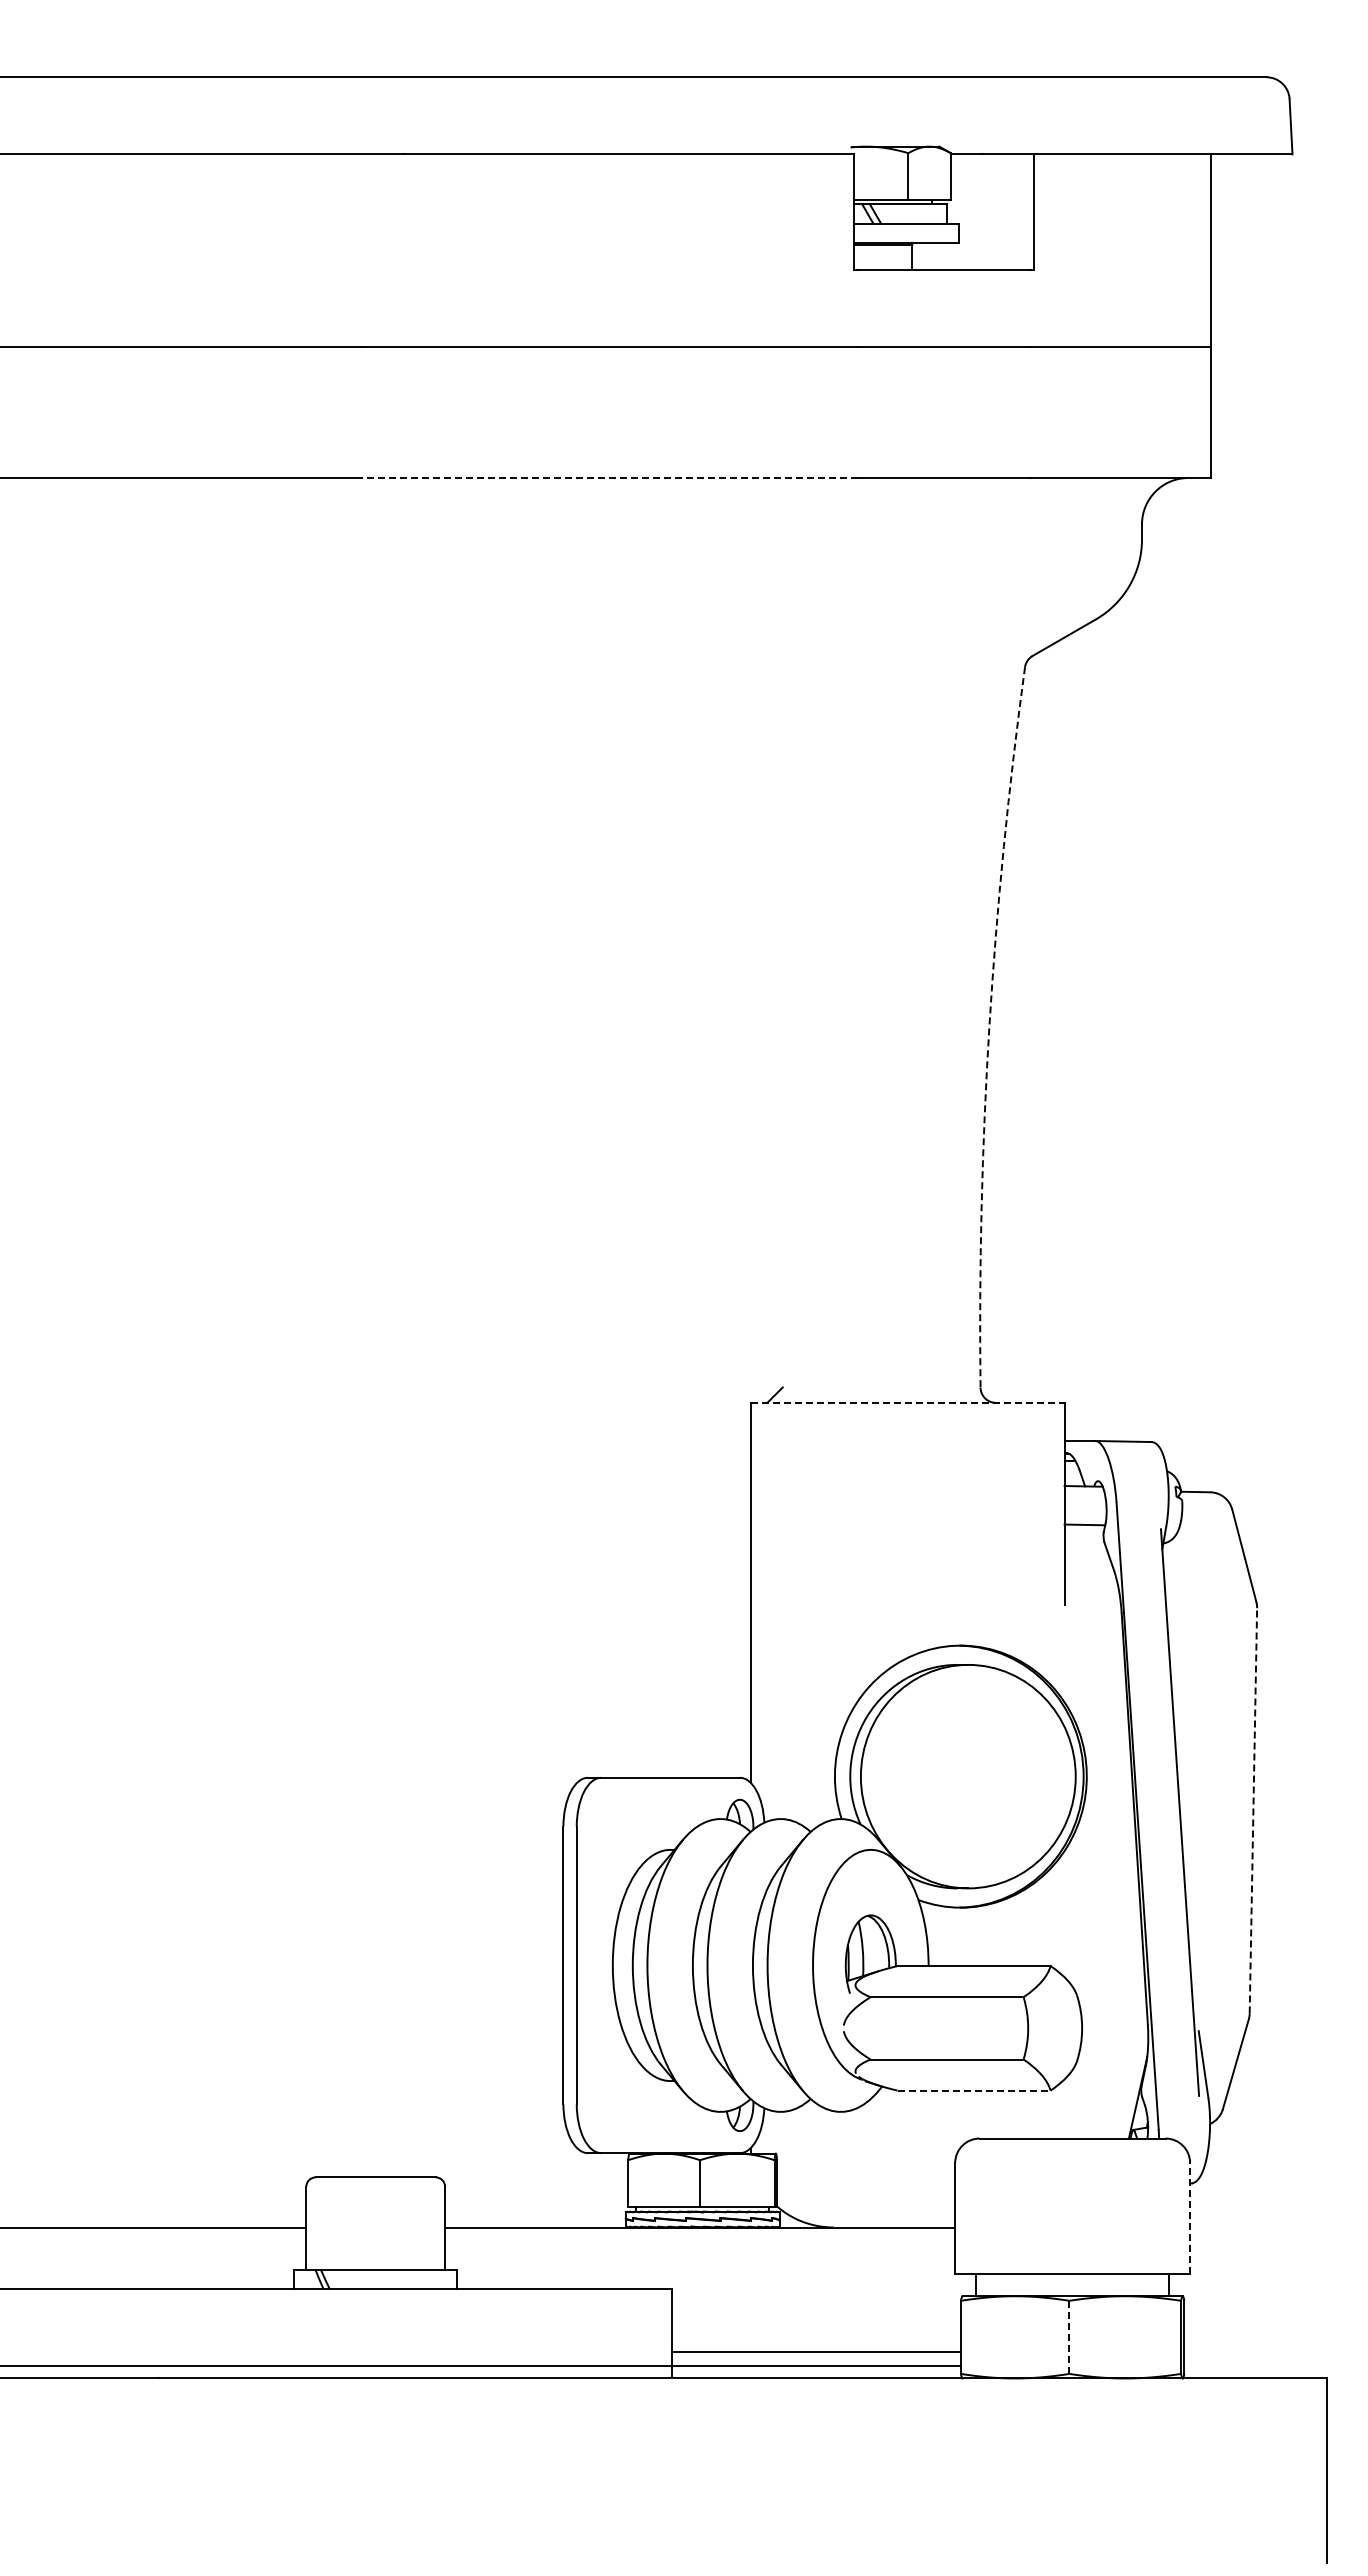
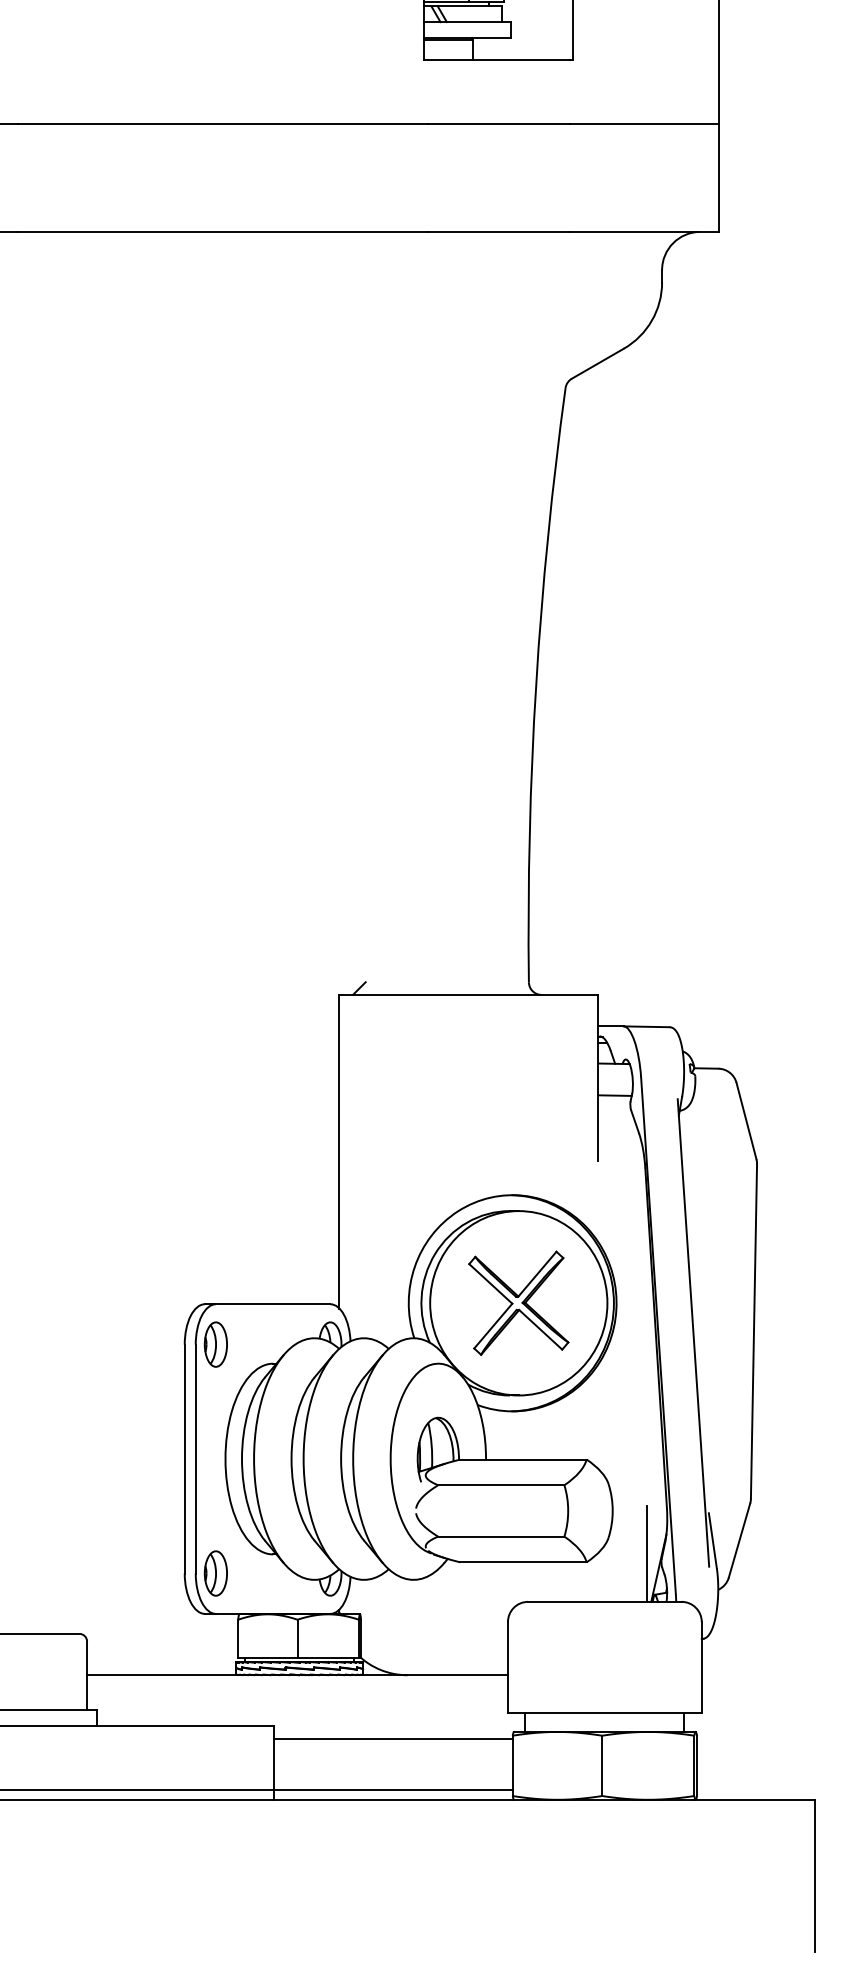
line: (609, 478) -> (222, 232), dashed -> solid
arc: (989, 1026) -> (536, 684), dashed -> solid
line: (907, 1402) -> (468, 994), dashed -> solid
part: (968, 1776) -> (518, 1303), added
line: (1253, 1810) -> (754, 1331), dashed -> solid
part: (600, 1826) -> (215, 1344), added
line: (1123, 2079) -> (646, 1553), added
line: (974, 2090) -> (523, 1562), dashed -> solid
part: (600, 2103) -> (215, 1572), added
line: (1190, 2217) -> (702, 1666), dashed -> solid
line: (1069, 2337) -> (602, 1765), dashed -> solid
line: (815, 2351) -> (392, 1738), moved

